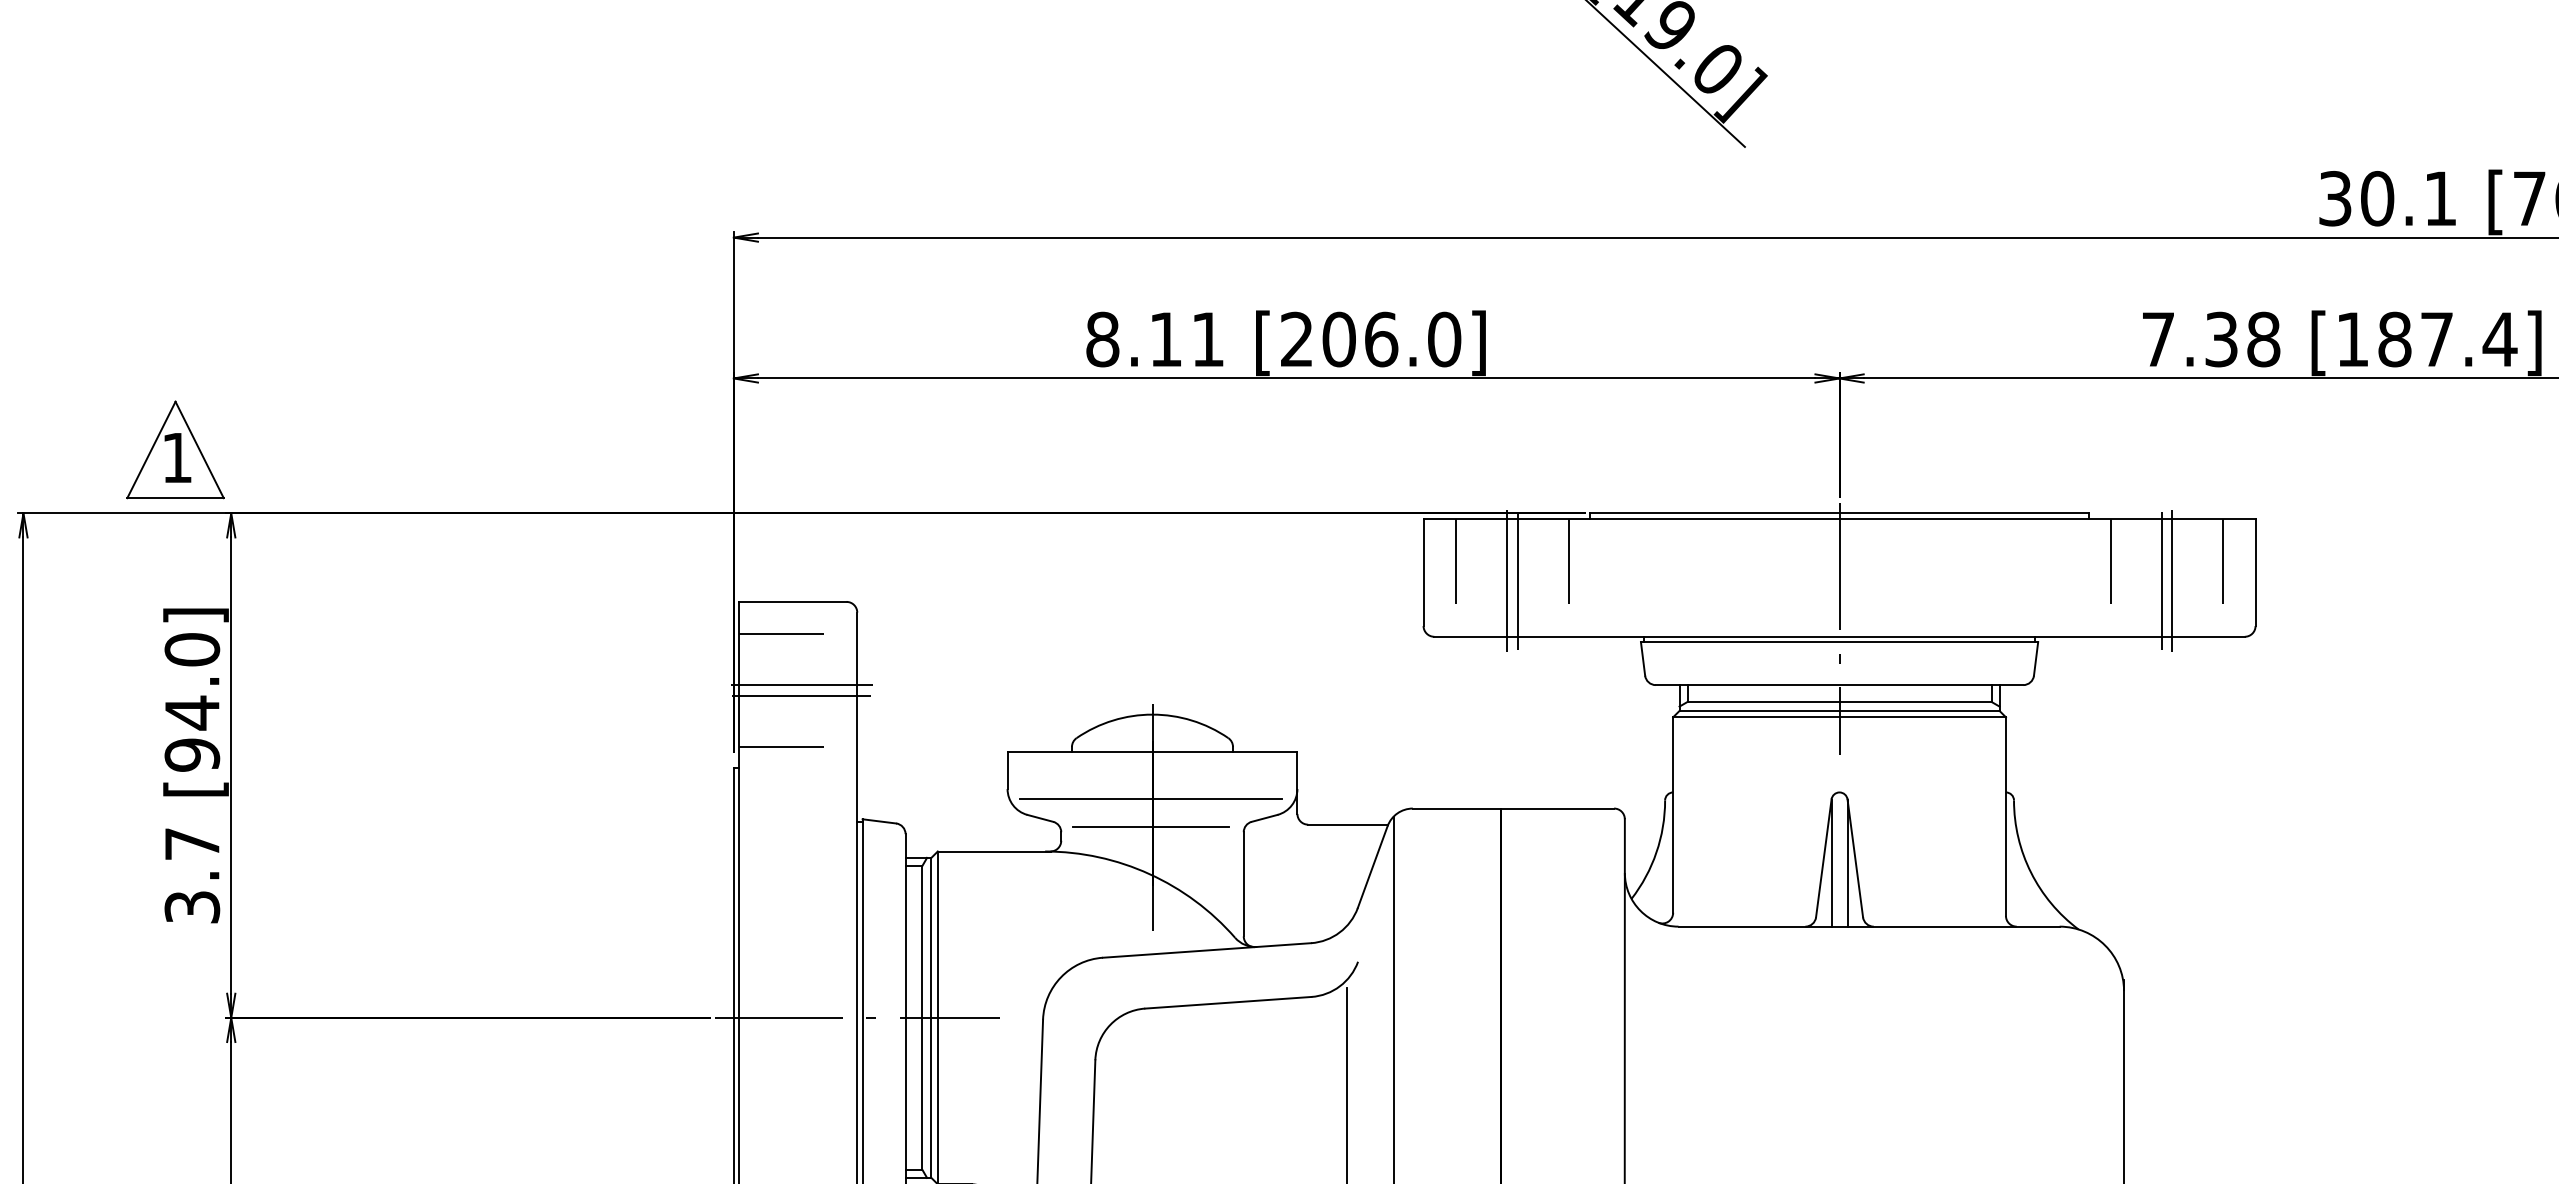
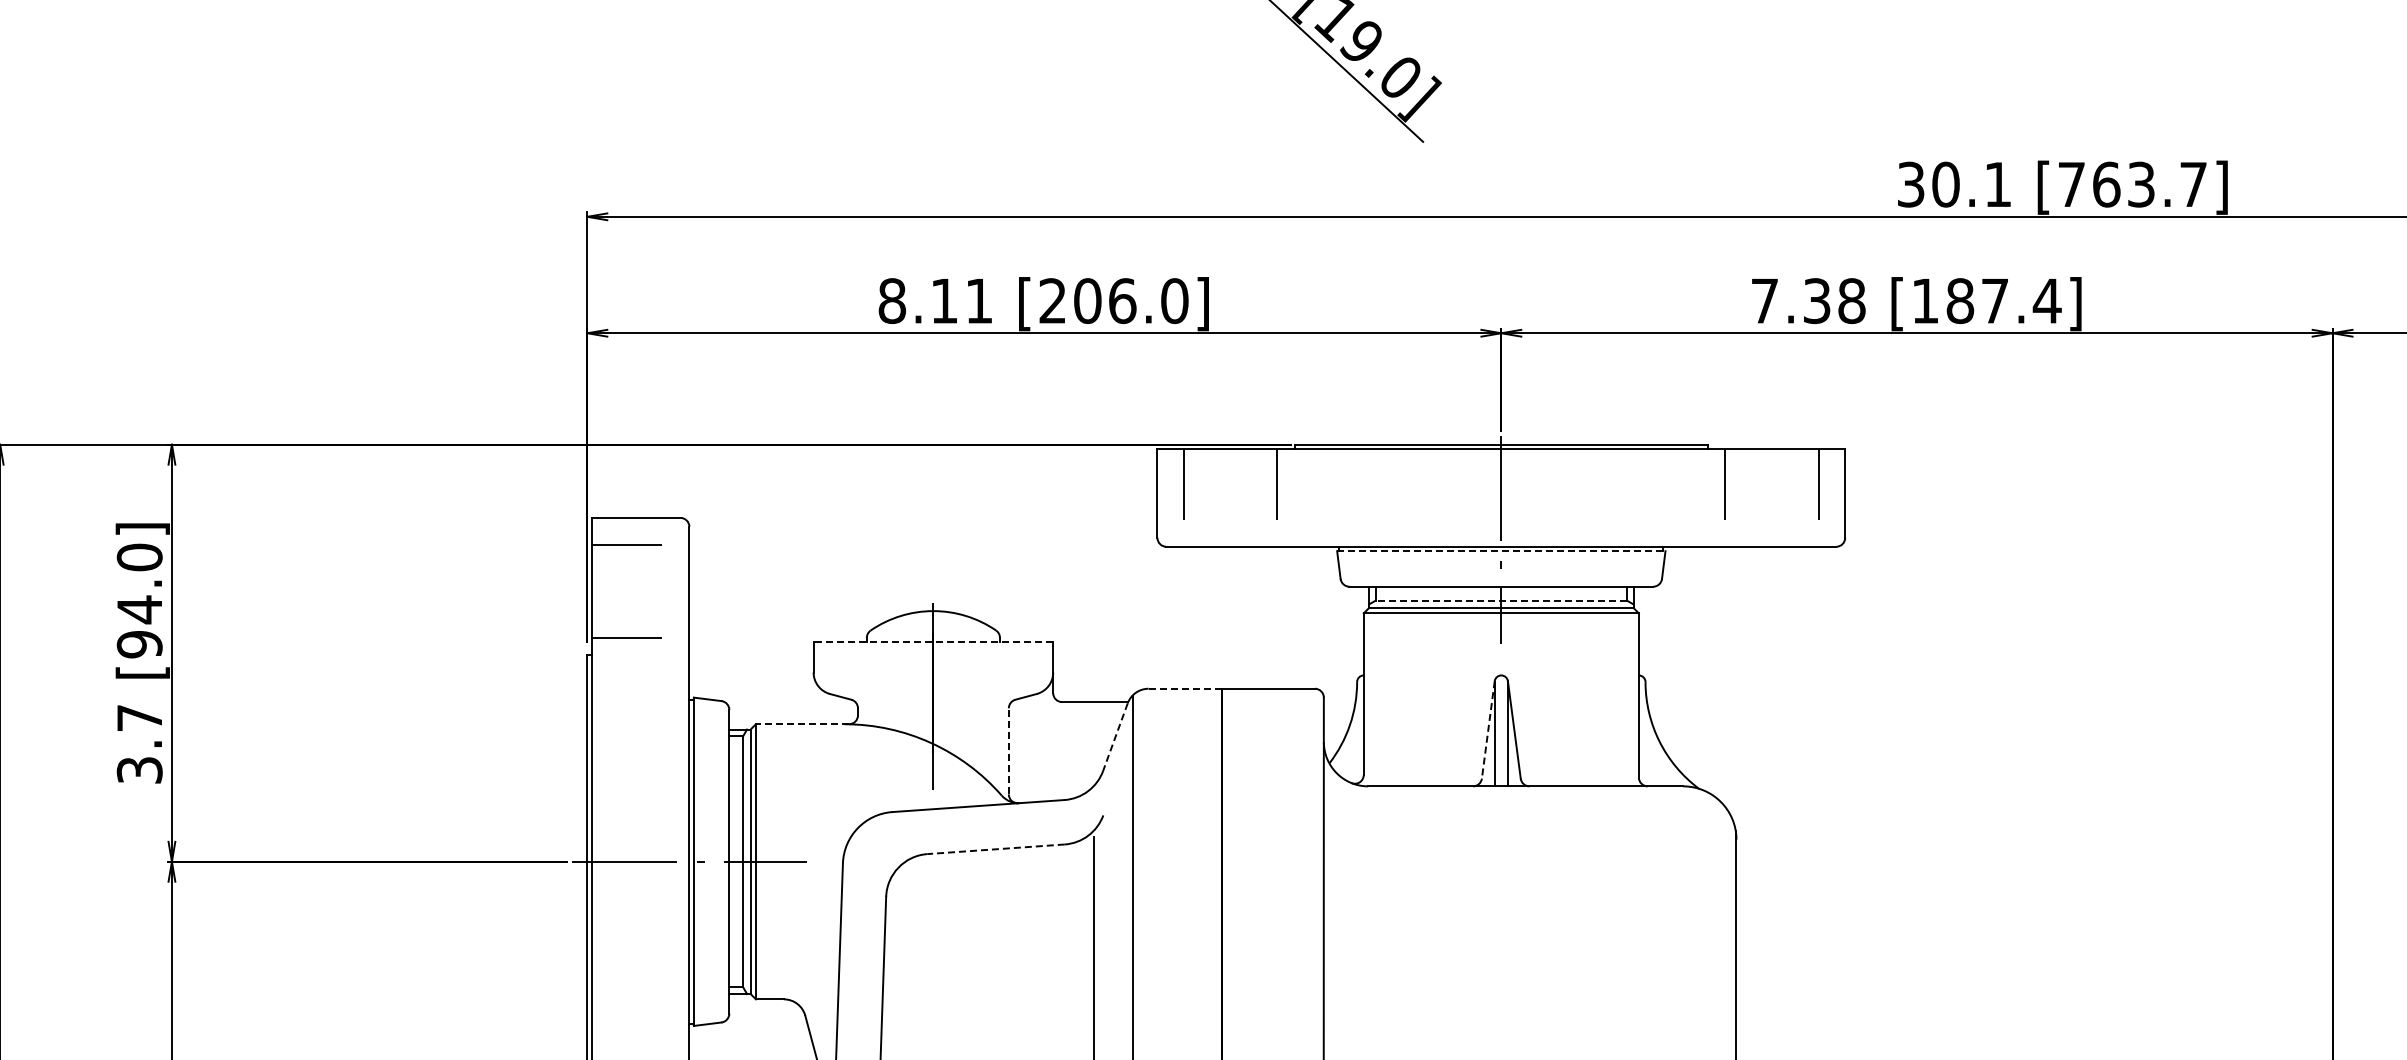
part: (175, 450) -> (125, 392), removed
line: (1507, 580) -> (1226, 500), removed
line: (1517, 580) -> (1235, 500), removed
line: (2161, 580) -> (1767, 500), removed
line: (2172, 580) -> (1776, 500), removed
line: (1839, 642) -> (1501, 551), solid -> dashed
line: (801, 684) -> (643, 586), removed
line: (800, 695) -> (642, 595), removed
line: (1839, 701) -> (1501, 600), solid -> dashed
line: (1152, 752) -> (933, 642), solid -> dashed
line: (1151, 799) -> (932, 681), removed
line: (1457, 808) -> (1185, 688), solid -> dashed
line: (1150, 826) -> (931, 703), removed
line: (994, 851) -> (802, 724), solid -> dashed
line: (1824, 859) -> (1488, 730), solid -> dashed
line: (1372, 867) -> (1115, 737), solid -> dashed
line: (1243, 883) -> (1008, 750), solid -> dashed
line: (1228, 1003) -> (996, 849), solid -> dashed

